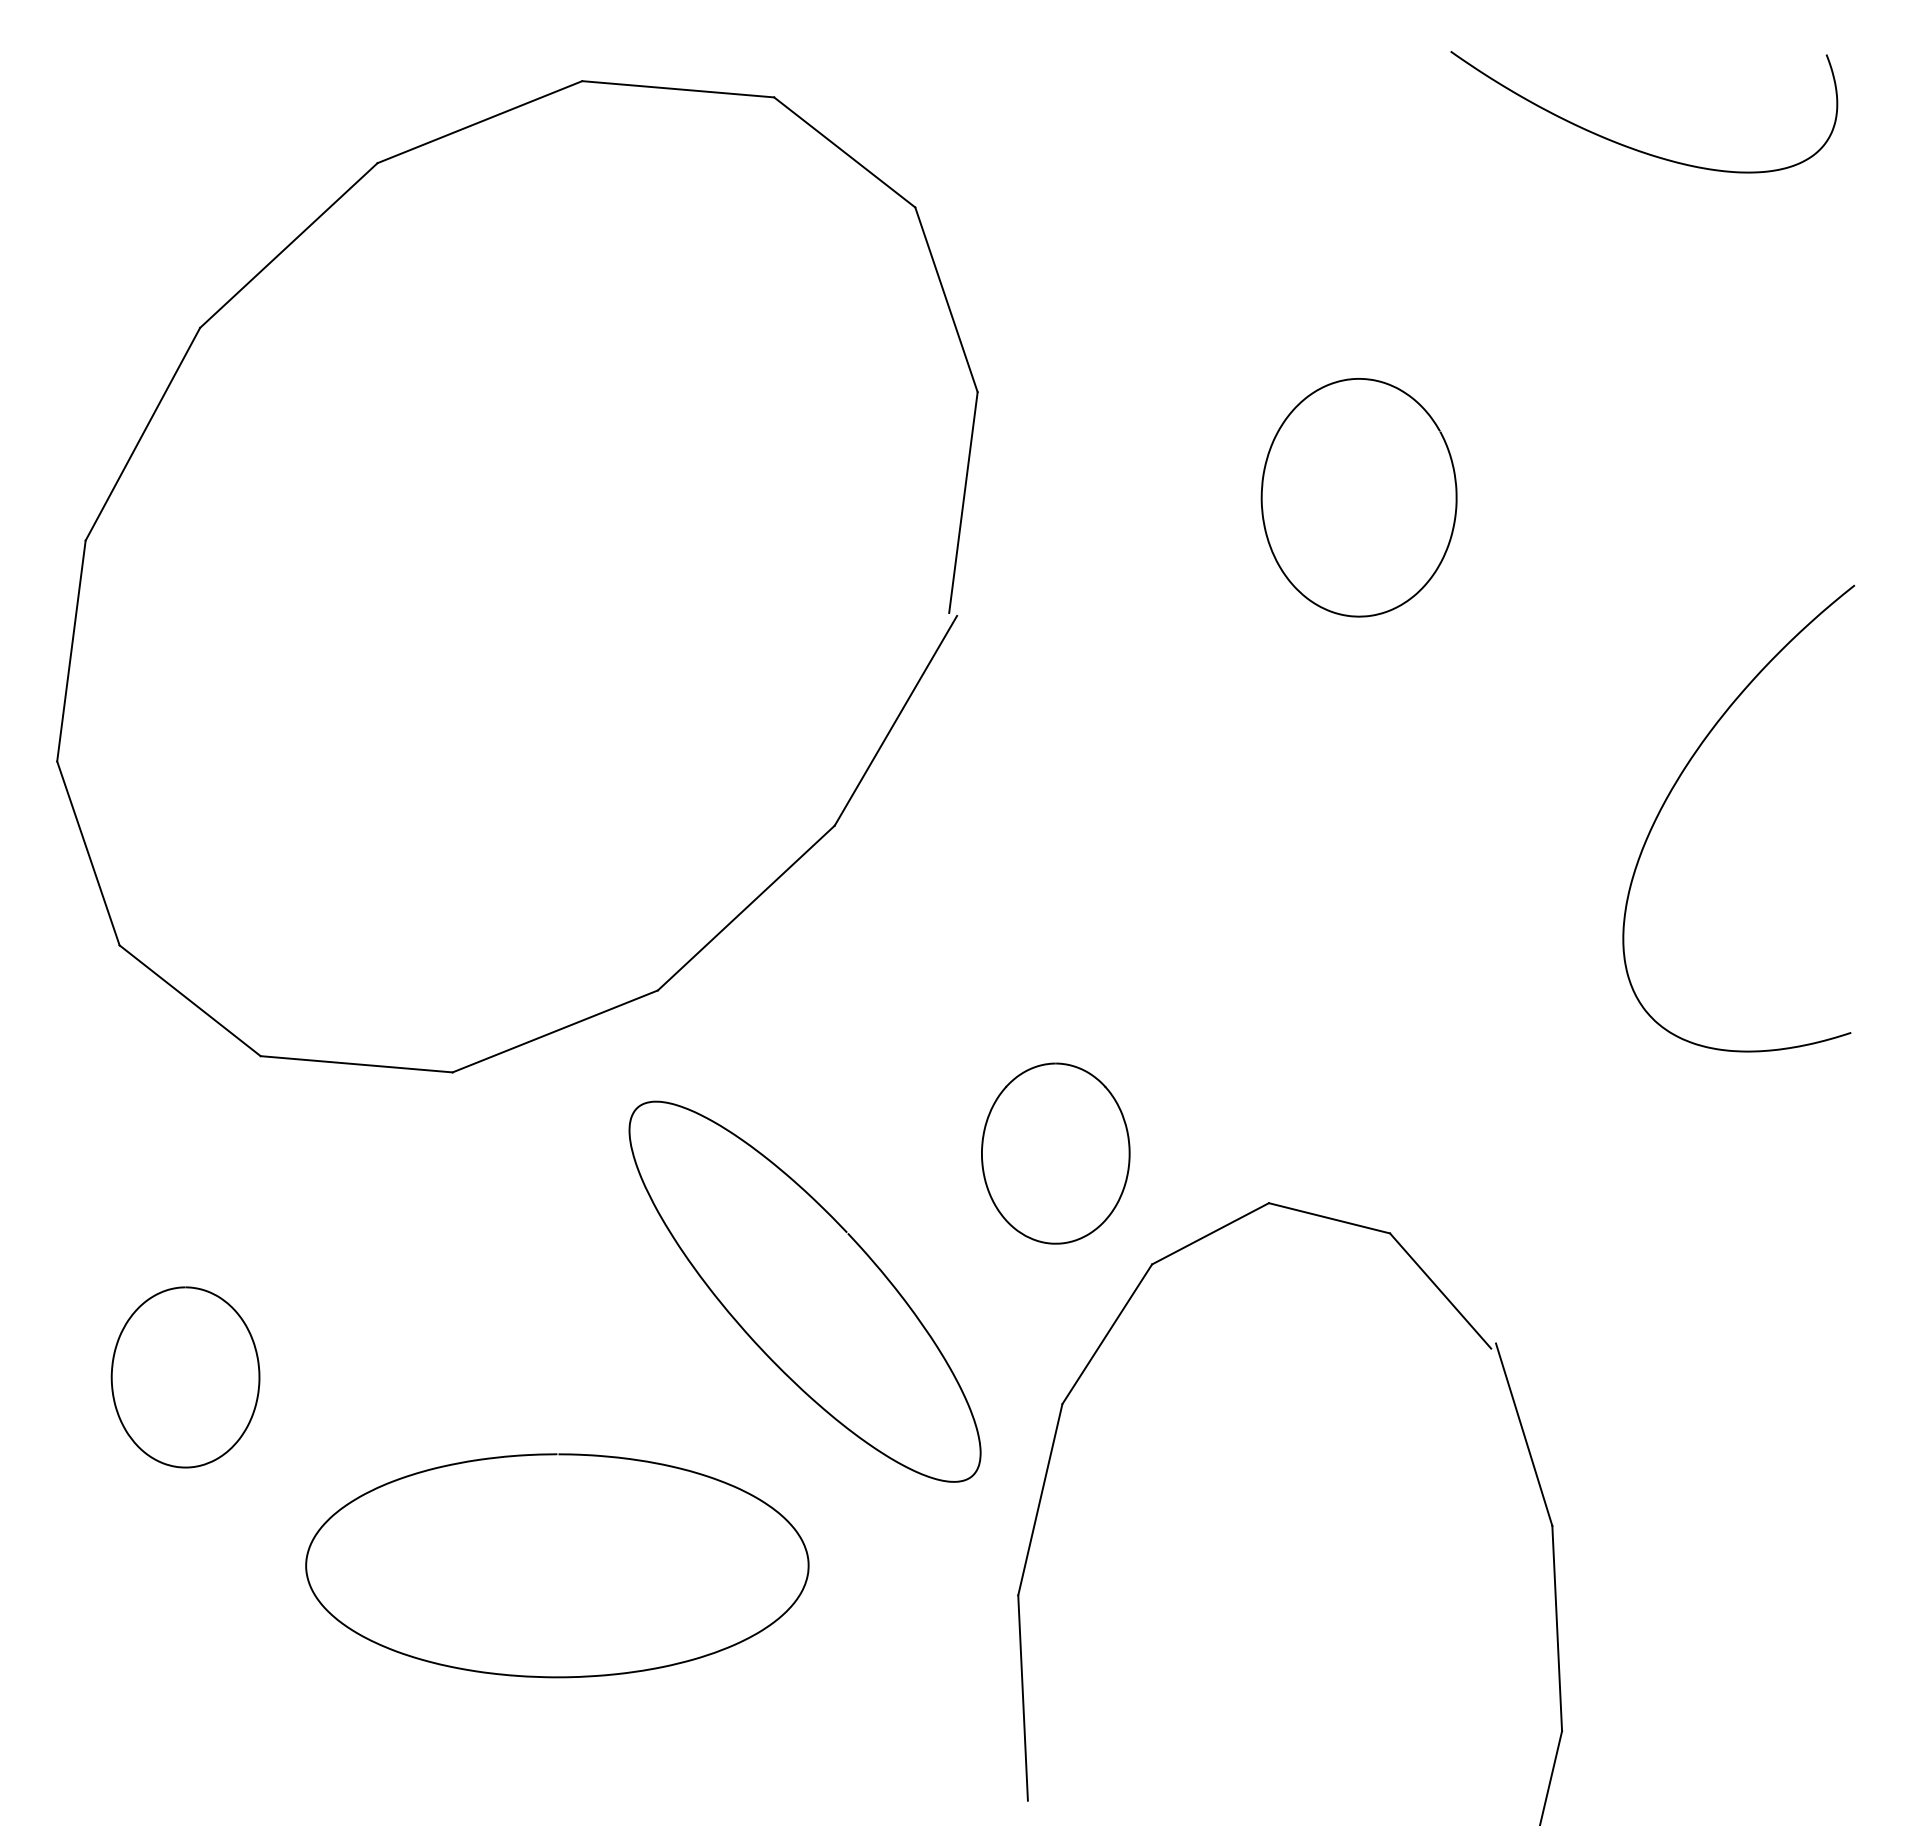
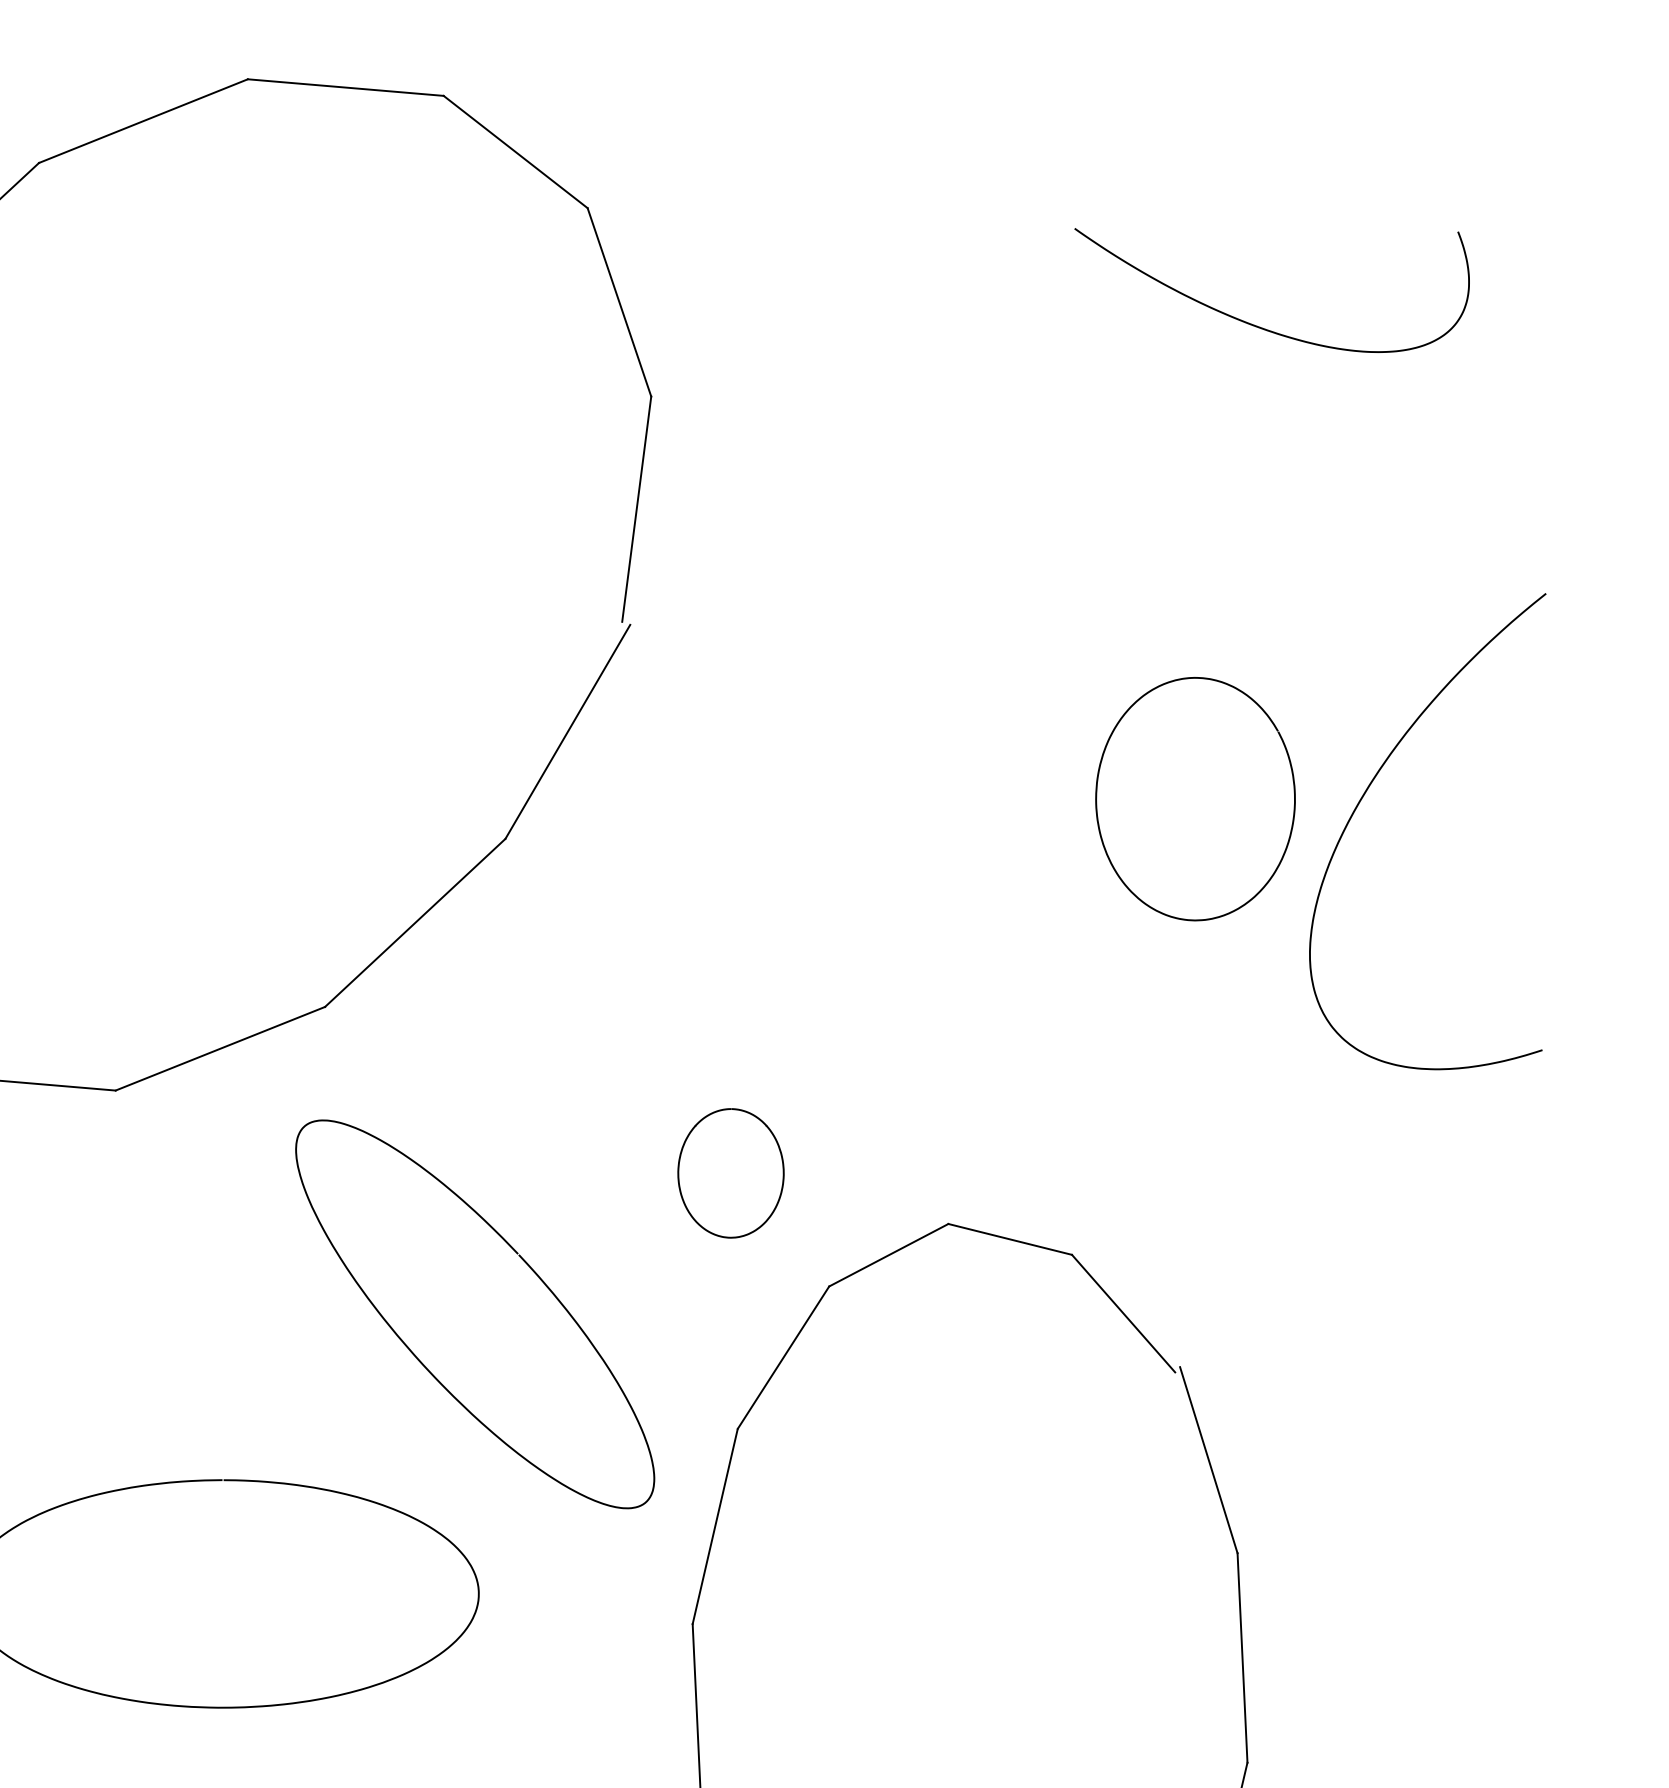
curve: (1632, 147) -> (1260, 326), moved
curve: (1263, 487) -> (1097, 788), moved
part: (1055, 1153) -> (730, 1173), size x0.7

